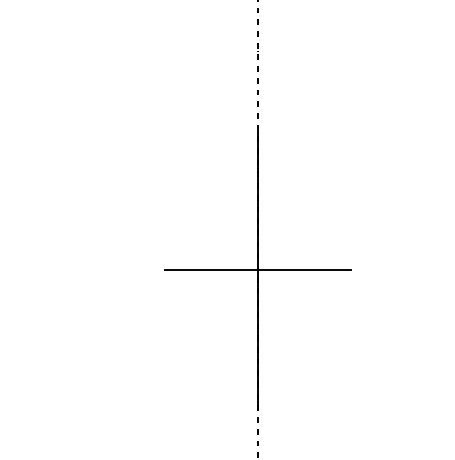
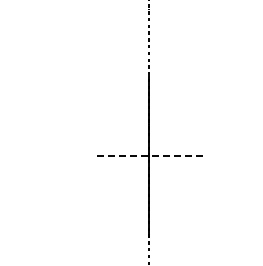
line: (258, 270) -> (149, 156), solid -> dashed

